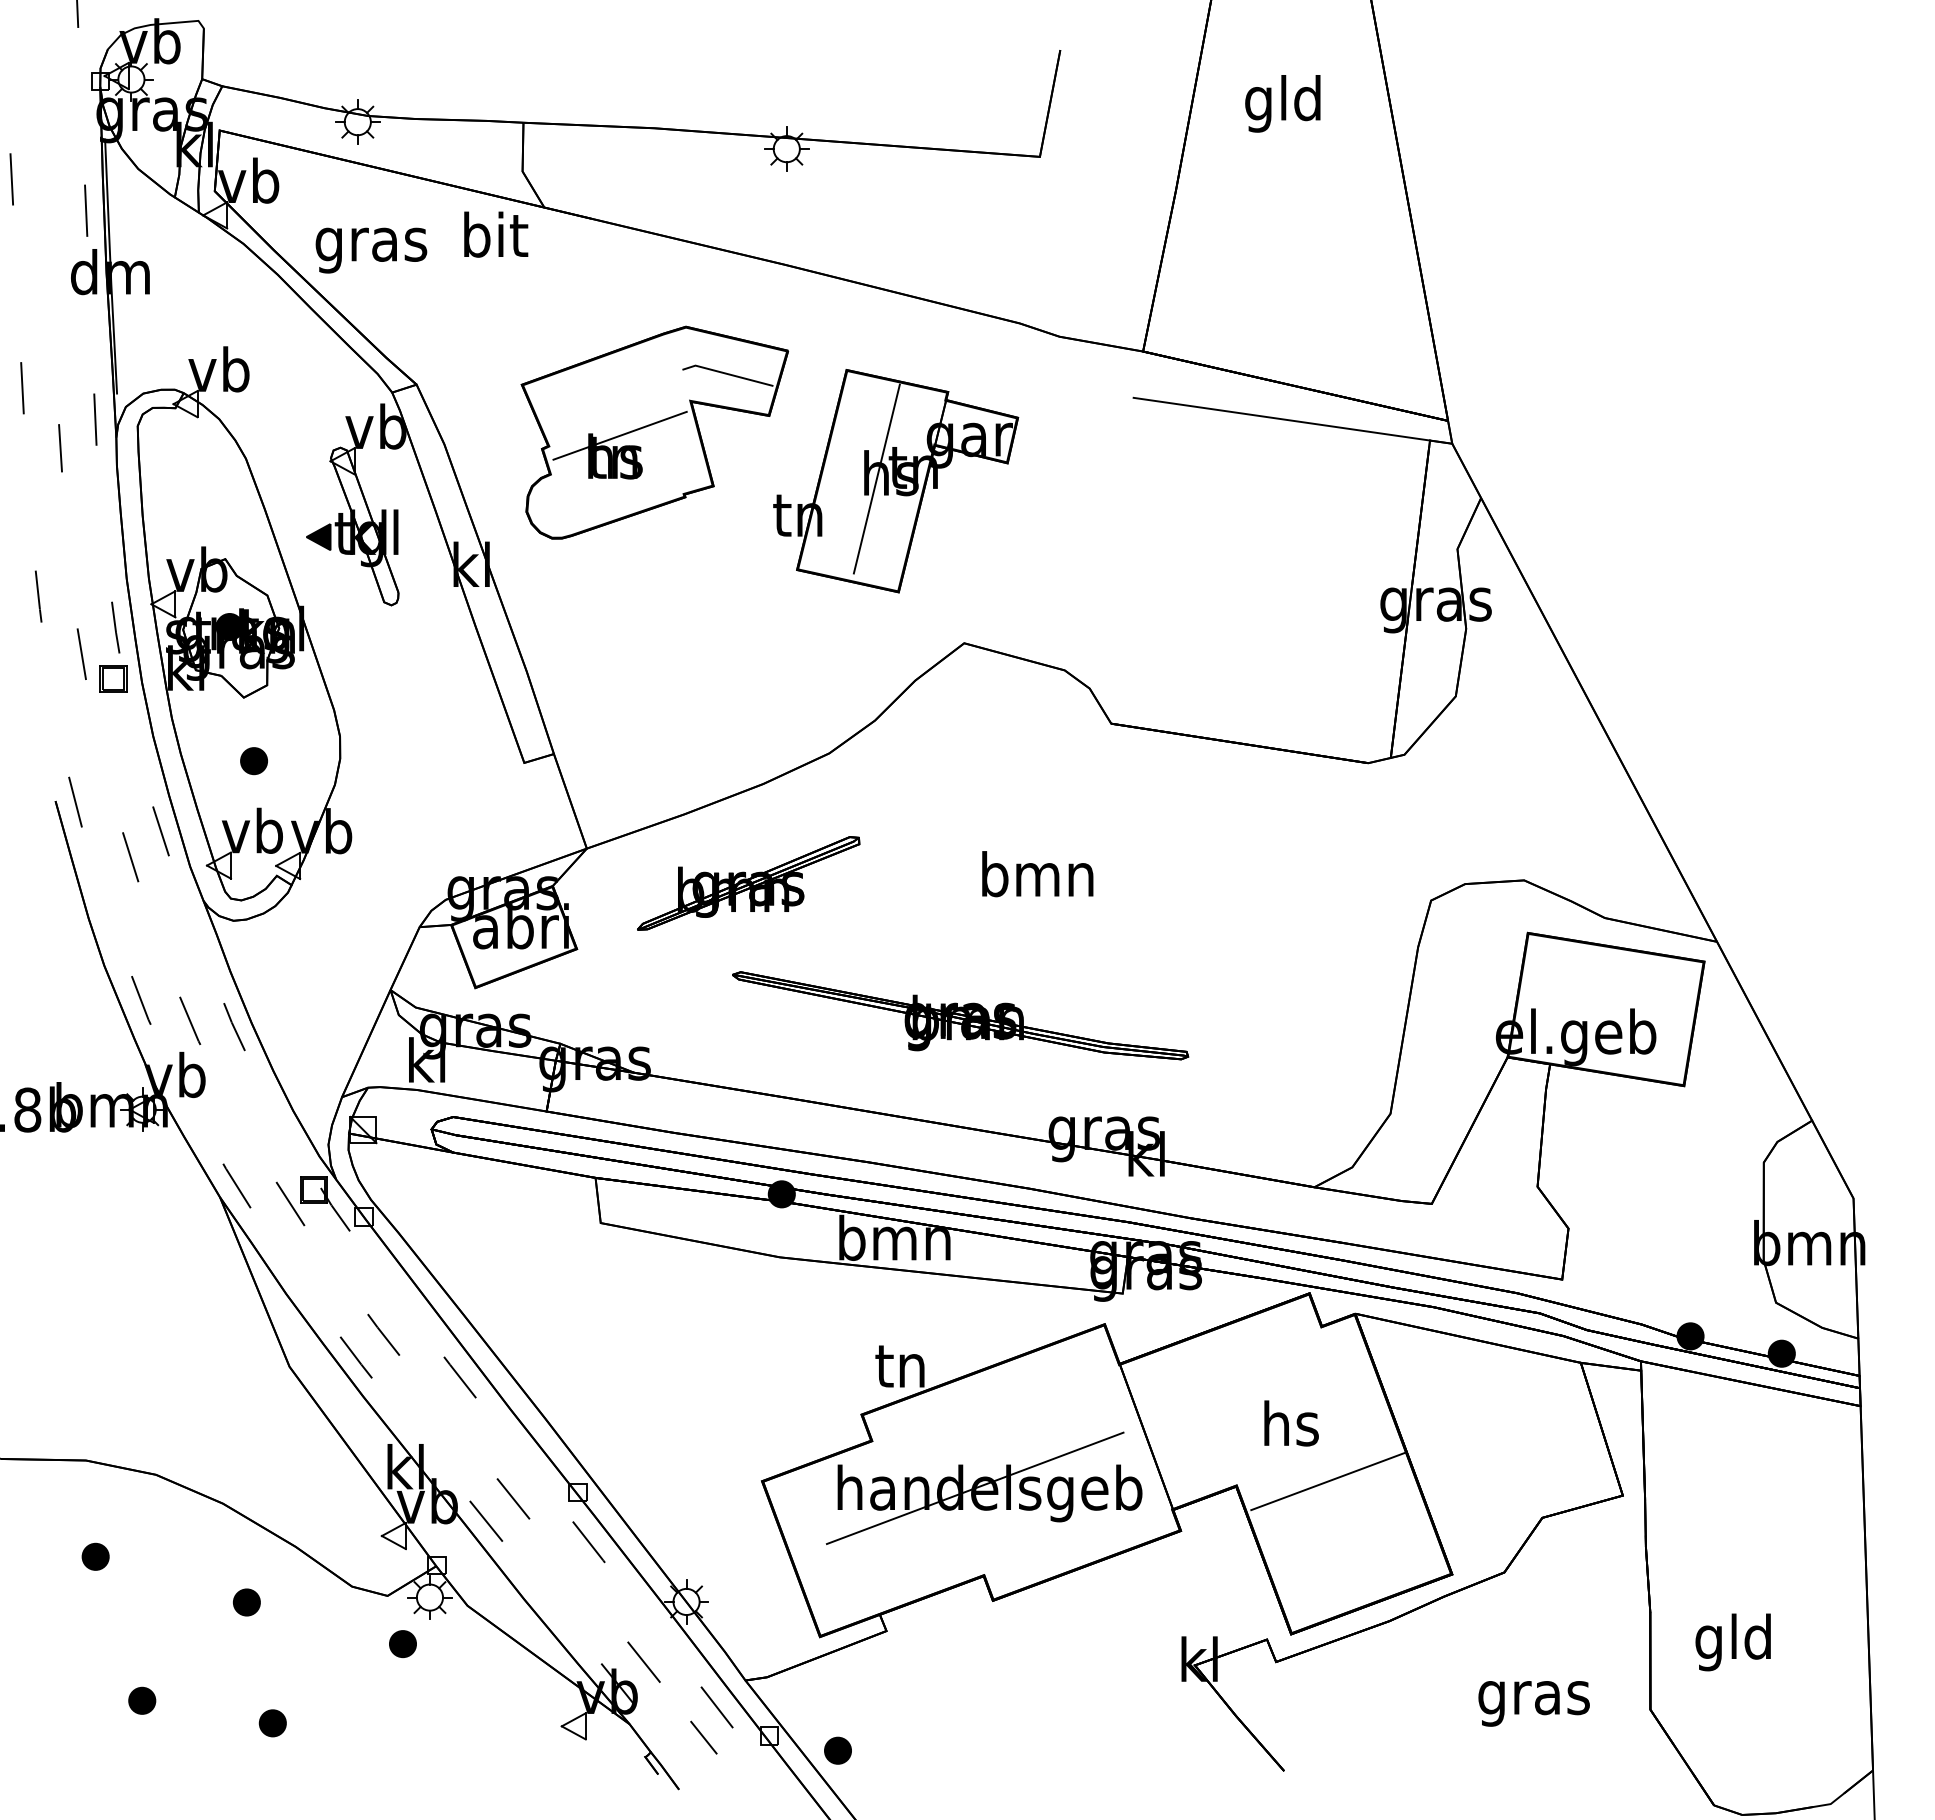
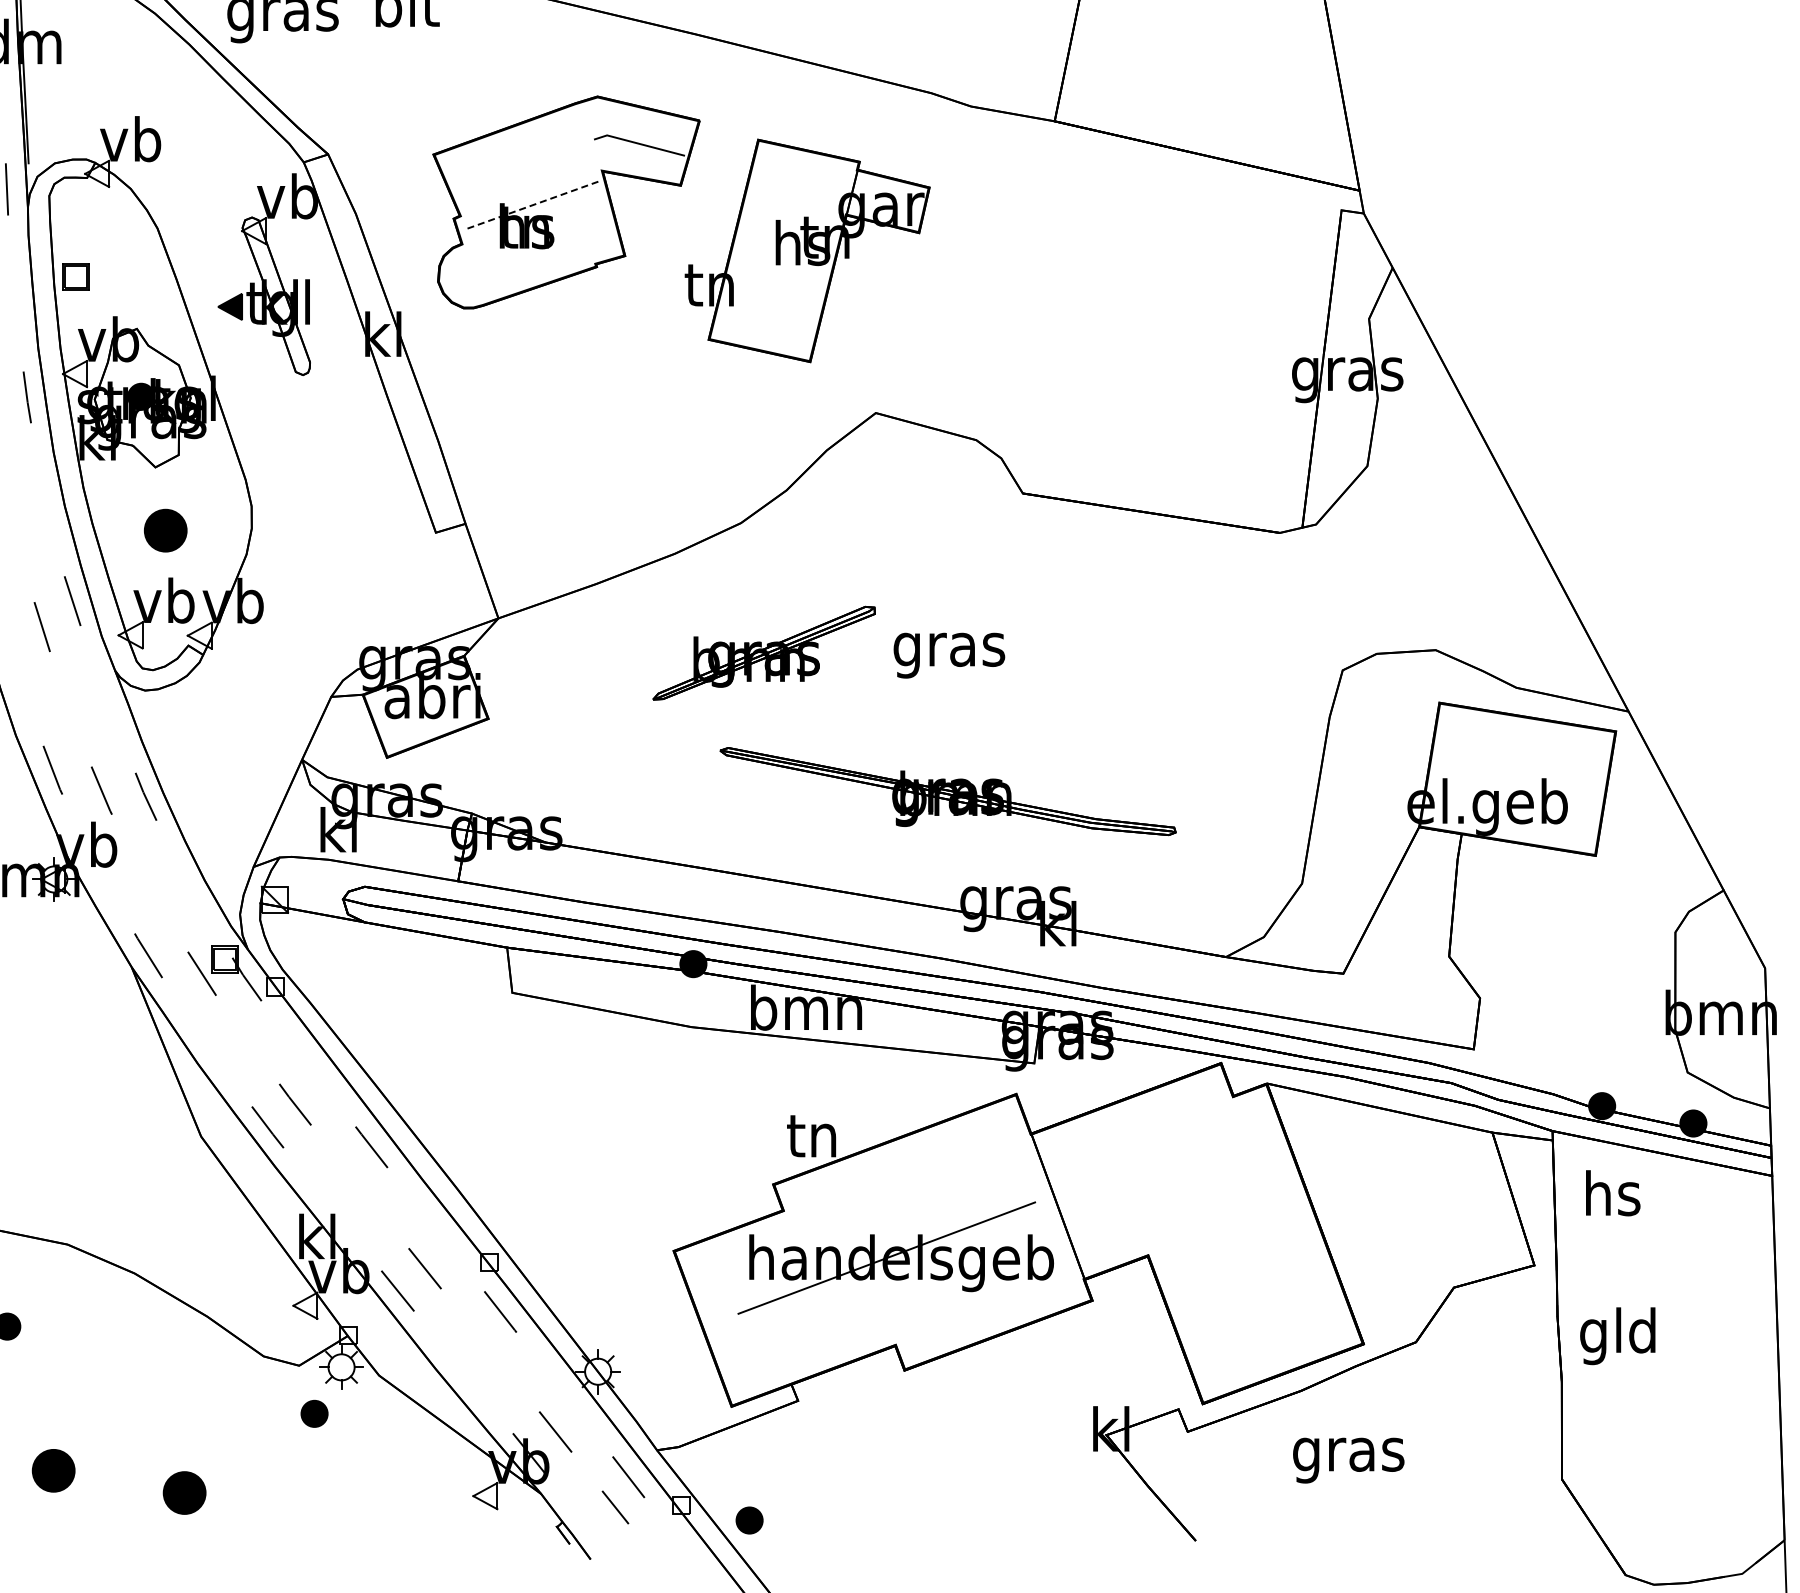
line: (1281, 418) -> (1193, 188), removed
line: (620, 435) -> (532, 205), solid -> dashed
line: (876, 478) -> (788, 248), removed
part: (113, 678) -> (76, 276), moved
part: (253, 761) -> (165, 531), size x1.6
text: (1037, 879) -> (949, 649), bmn -> gras
part: (748, 883) -> (764, 653), moved
part: (960, 1015) -> (948, 791), moved
text: (1291, 1423) -> (1613, 1193), moved
line: (1327, 1481) -> (1239, 1251), removed
part: (246, 1602) -> (158, 1372), removed
text: (1732, 1642) -> (1617, 1336), moved
part: (142, 1700) -> (54, 1470), size x1.6
text: (1533, 1703) -> (1348, 1460), moved
part: (272, 1723) -> (184, 1493), size x1.6

